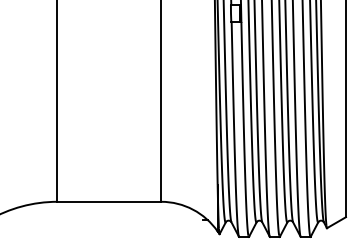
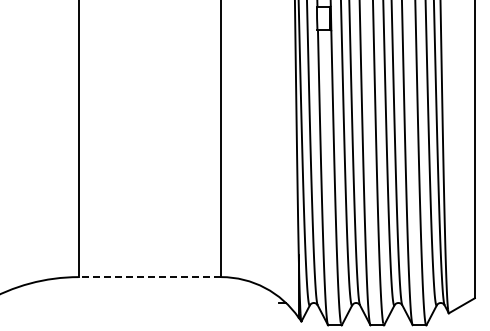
line: (108, 202) -> (149, 277), solid -> dashed

